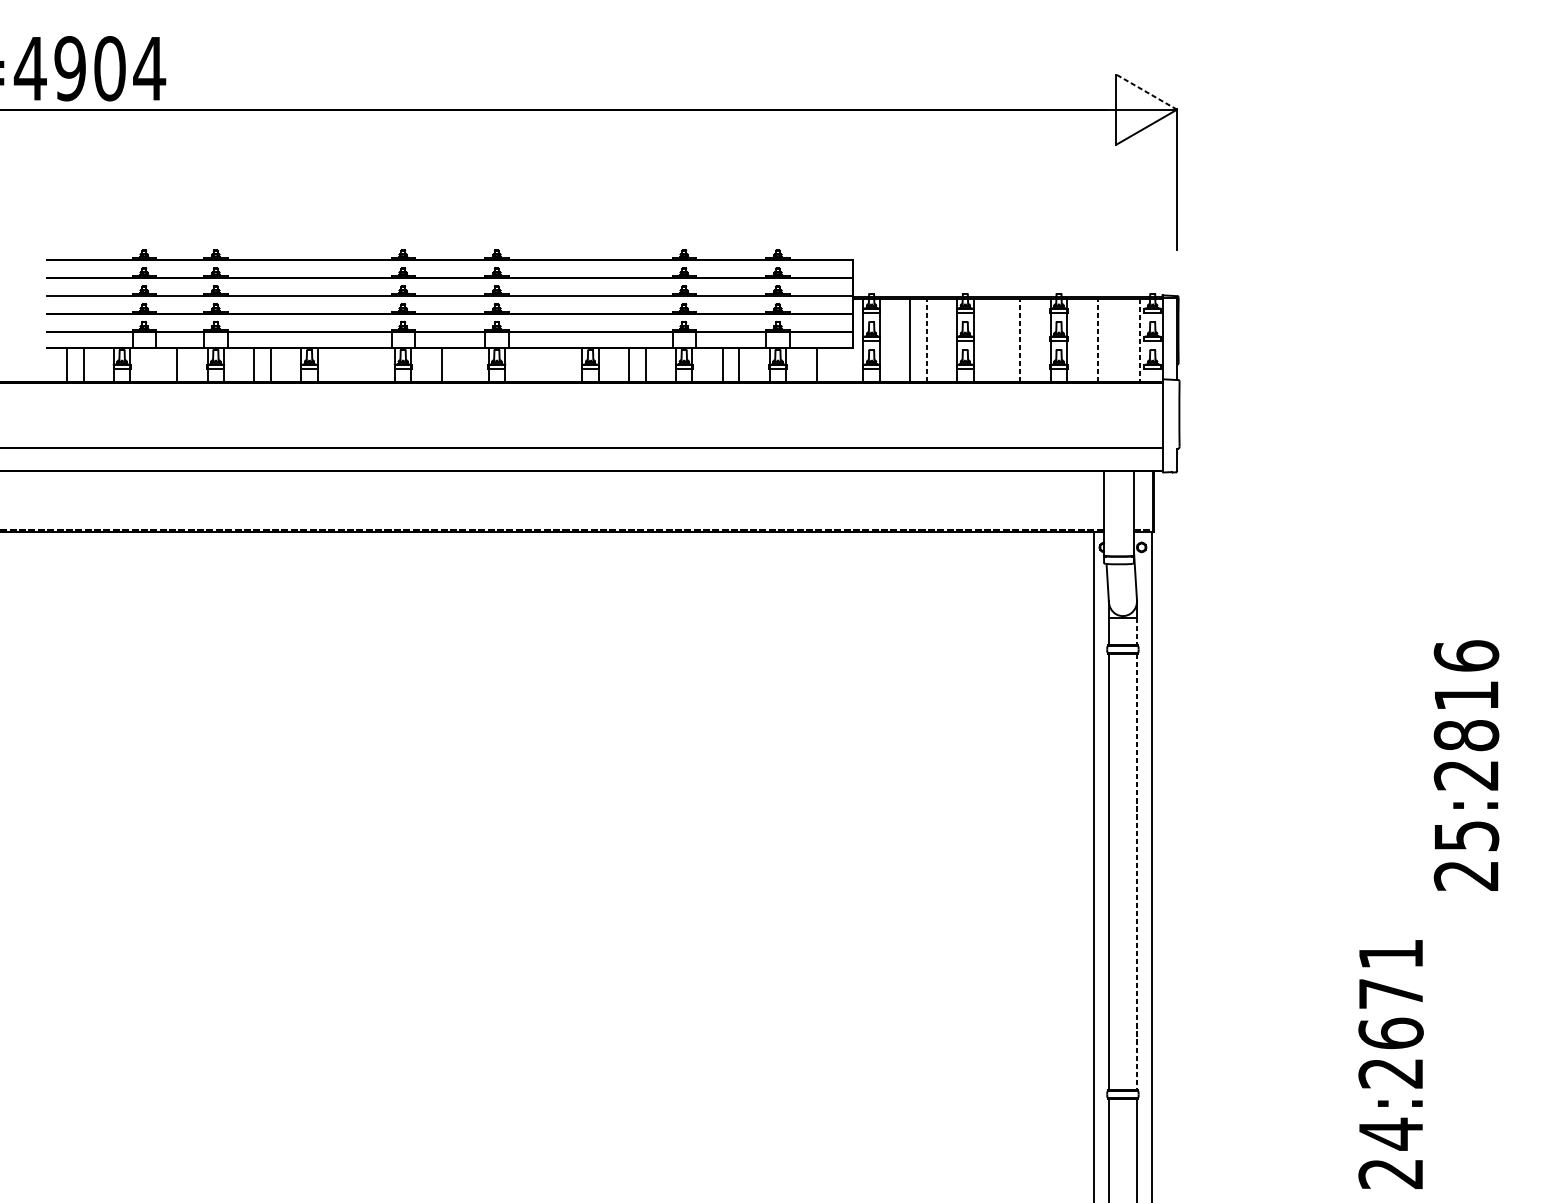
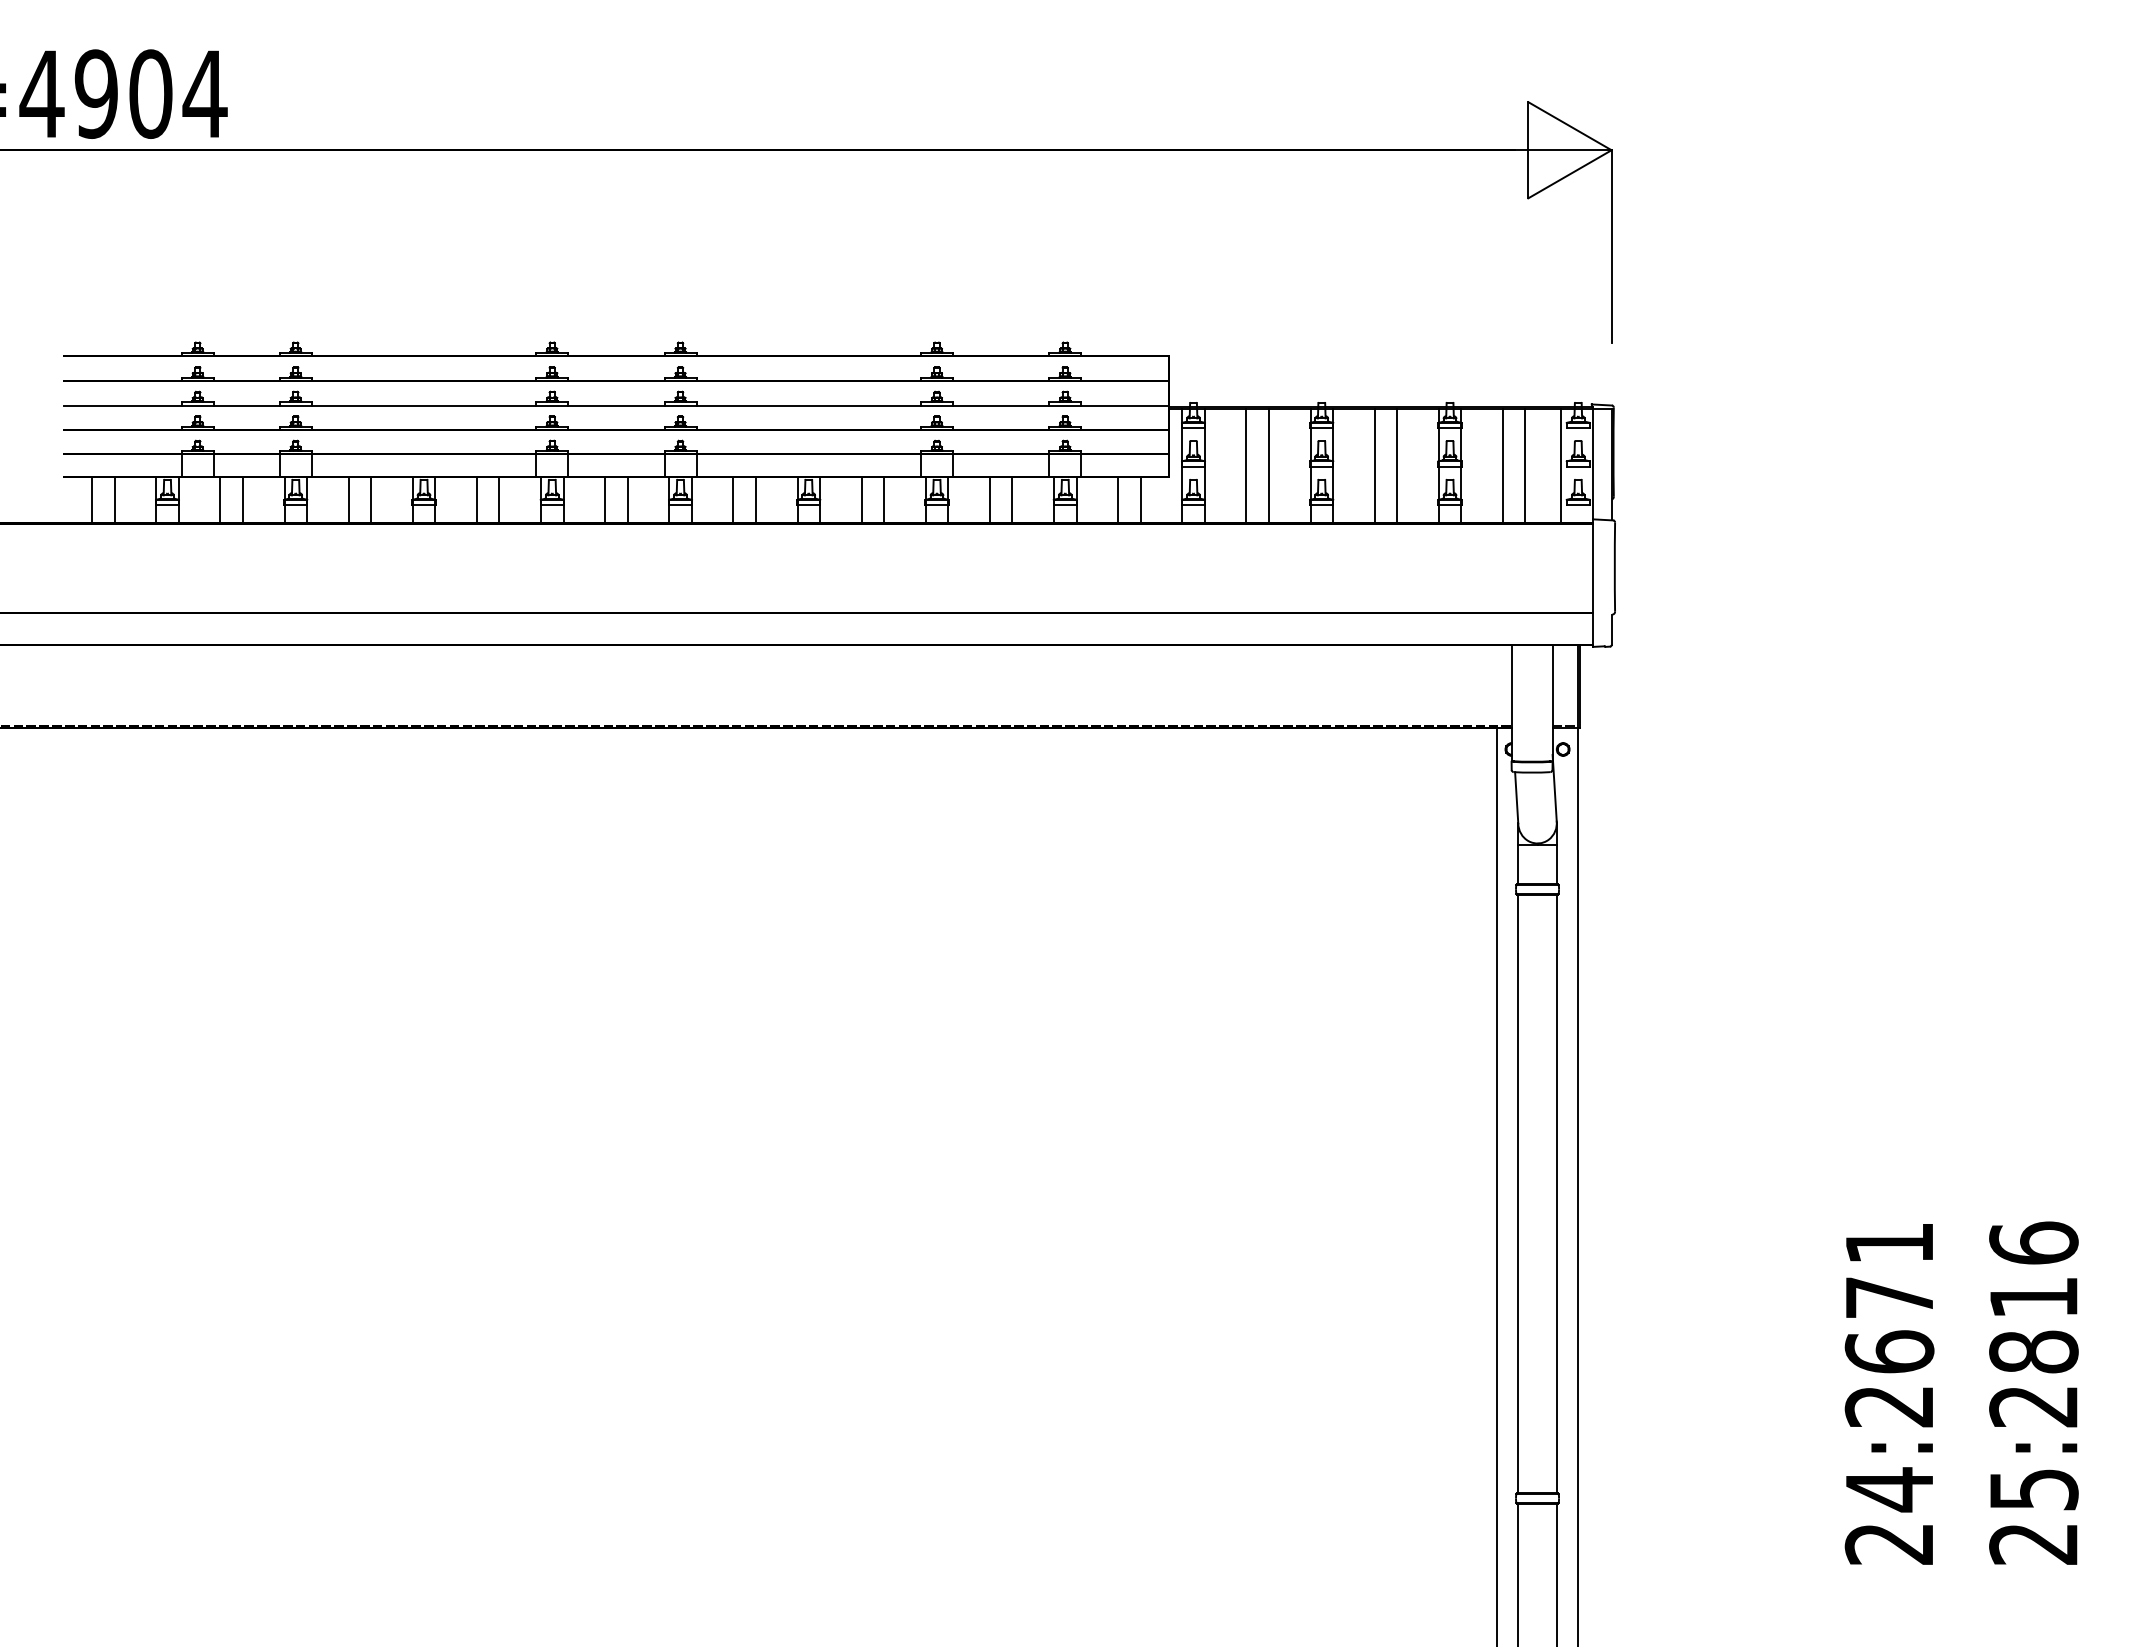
line: (1146, 91) -> (1569, 125), dashed -> solid
line: (926, 340) -> (1268, 466), dashed -> solid
line: (1003, 340) -> (1374, 466), added
line: (1020, 340) -> (1397, 466), dashed -> solid
line: (1097, 340) -> (1502, 466), dashed -> solid
line: (1114, 340) -> (1525, 466), added
line: (1140, 340) -> (1561, 466), dashed -> solid
line: (160, 364) -> (220, 499), added
line: (347, 364) -> (476, 499), added
line: (364, 364) -> (499, 499), added
line: (458, 364) -> (627, 499), added
line: (535, 364) -> (733, 499), added
line: (551, 364) -> (755, 499), added
line: (832, 364) -> (1140, 499), added
line: (1136, 632) -> (1556, 865), dashed -> solid
text: (1466, 765) -> (2033, 1392), moved
line: (1136, 871) -> (1556, 1193), dashed -> solid
text: (1391, 1064) -> (1889, 1394), moved

